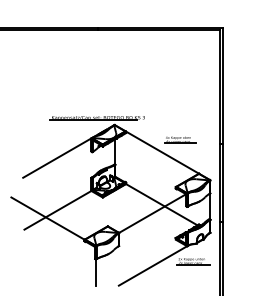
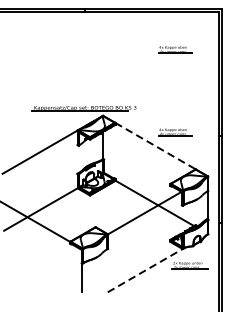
part: (180, 64) -> (175, 49), added
line: (162, 152) -> (155, 146), solid -> dashed
line: (153, 265) -> (145, 270), solid -> dashed

